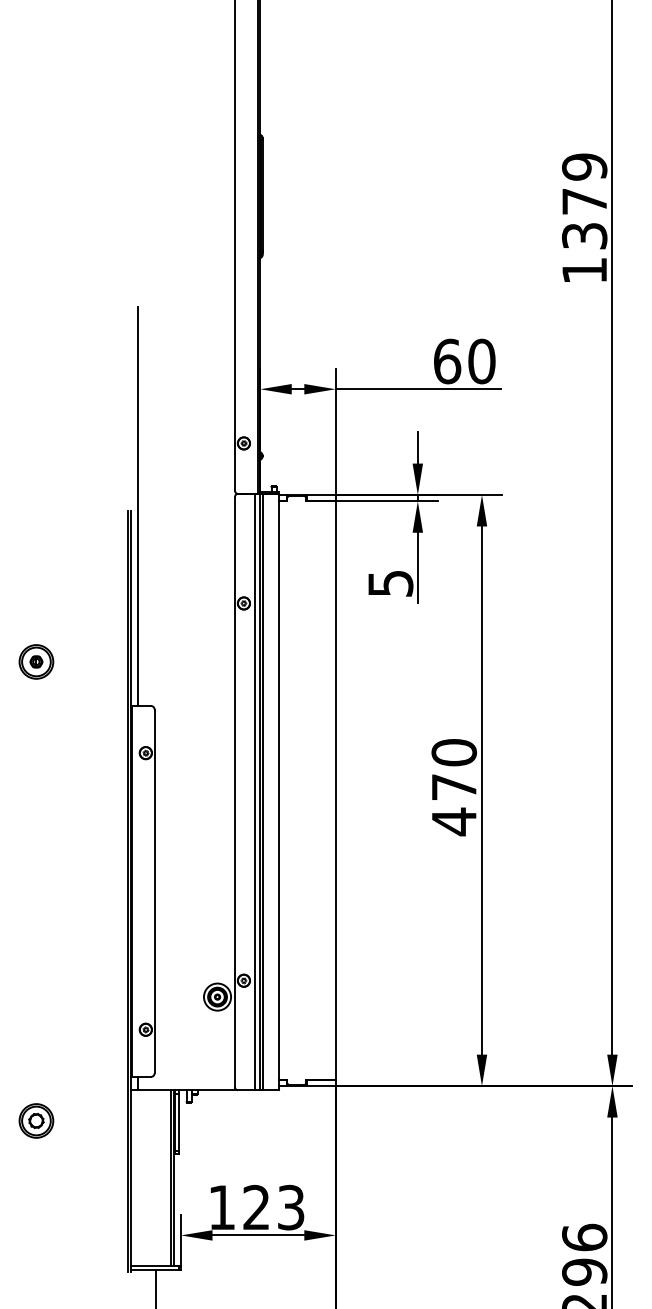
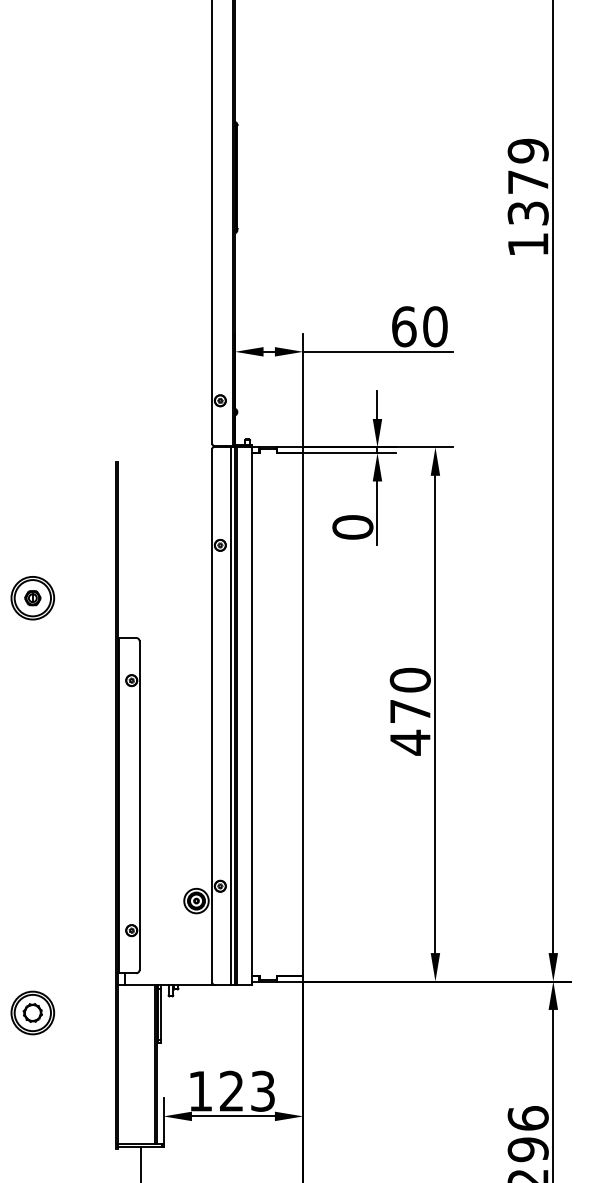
line: (138, 505) -> (125, 456), removed
text: (390, 583) -> (352, 527), 5 -> 0
part: (36, 661) -> (32, 597), size x1.4
part: (36, 1120) -> (32, 1012), size x1.4

